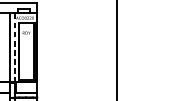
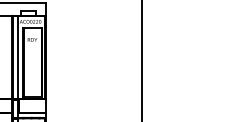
line: (14, 48) -> (17, 58), dashed -> solid

